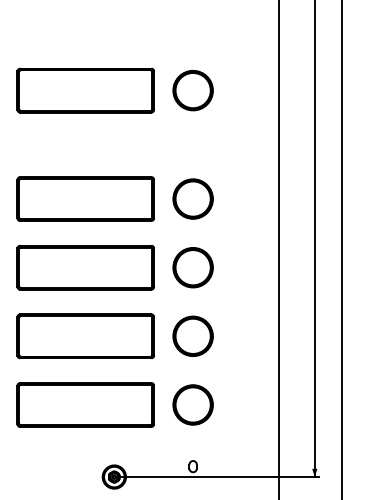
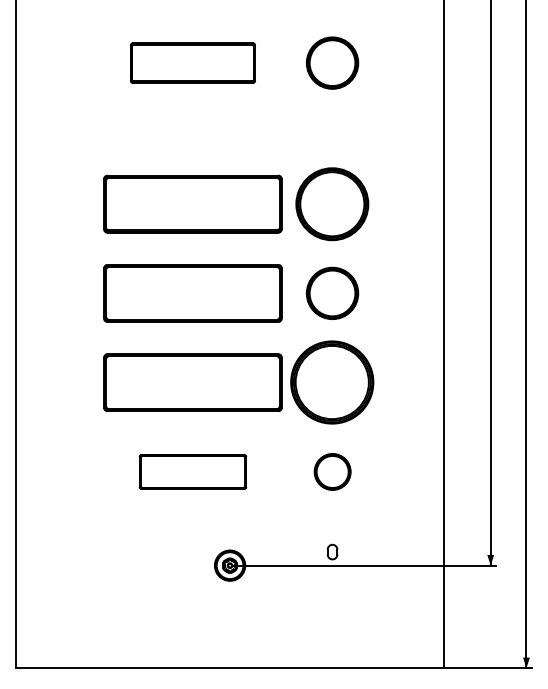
part: (85, 90) -> (192, 62), size x0.7
part: (193, 198) -> (332, 203), size x1.4
part: (193, 336) -> (332, 382), size x1.6
part: (85, 404) -> (192, 471), size x0.6
part: (193, 404) -> (332, 471), size x0.7

